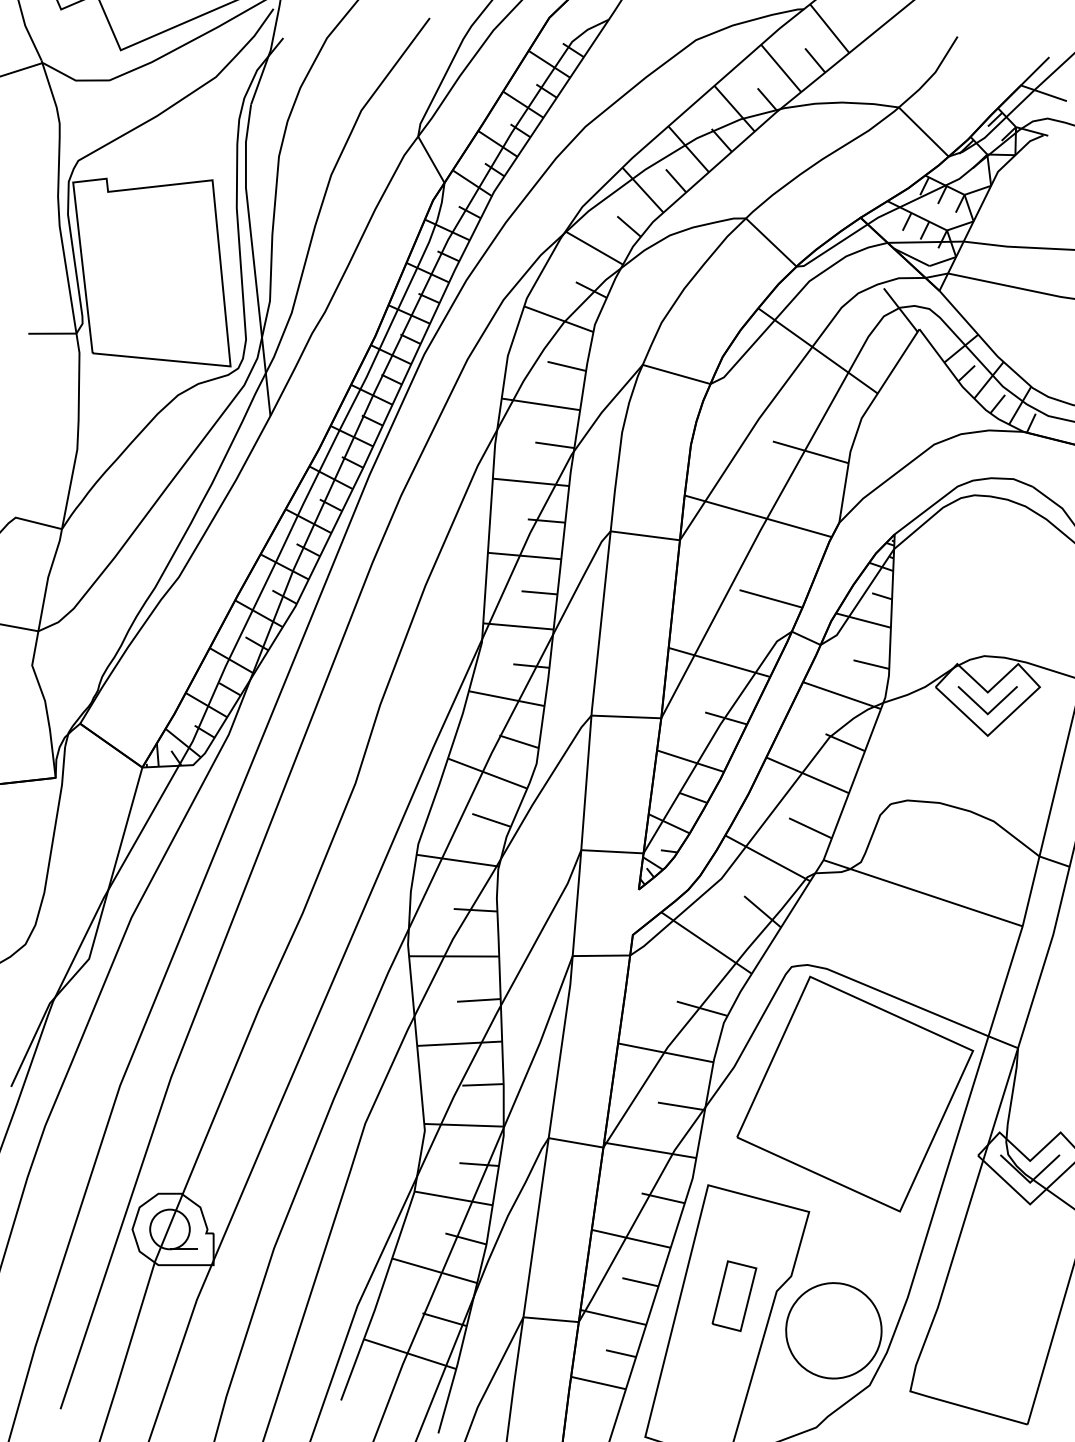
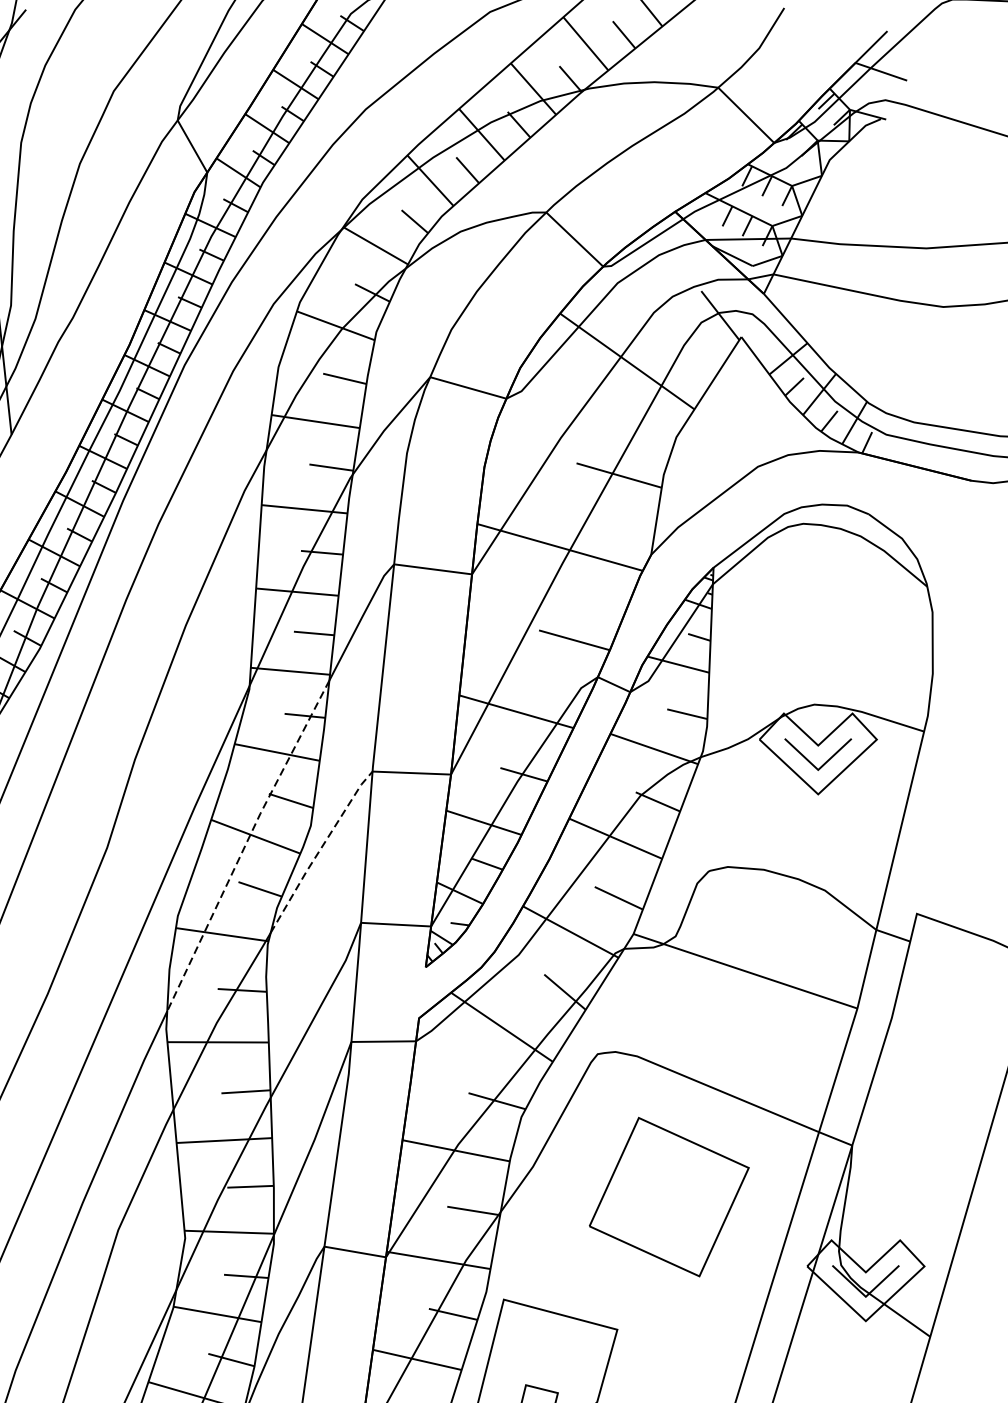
line: (478, 780) -> (245, 844), solid -> dashed
line: (544, 785) -> (319, 850), solid -> dashed
part: (855, 1093) -> (669, 1196), size x0.6

